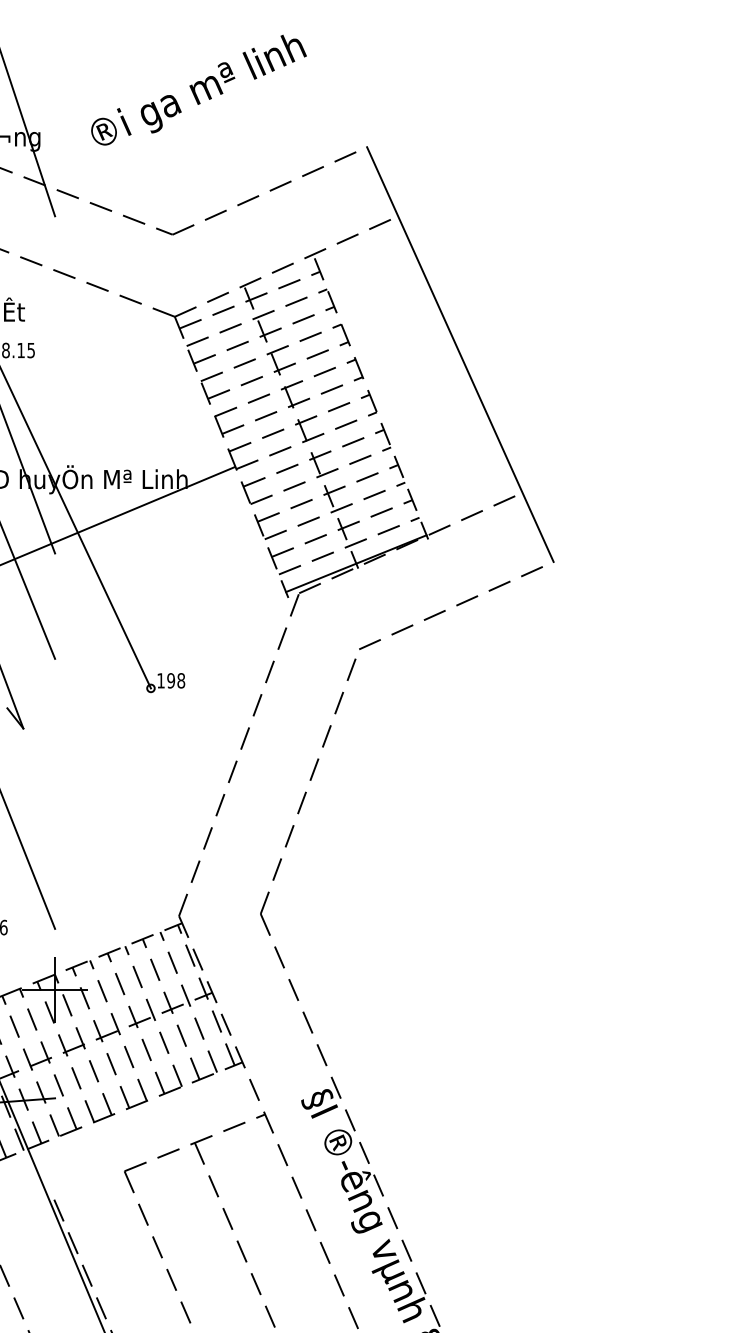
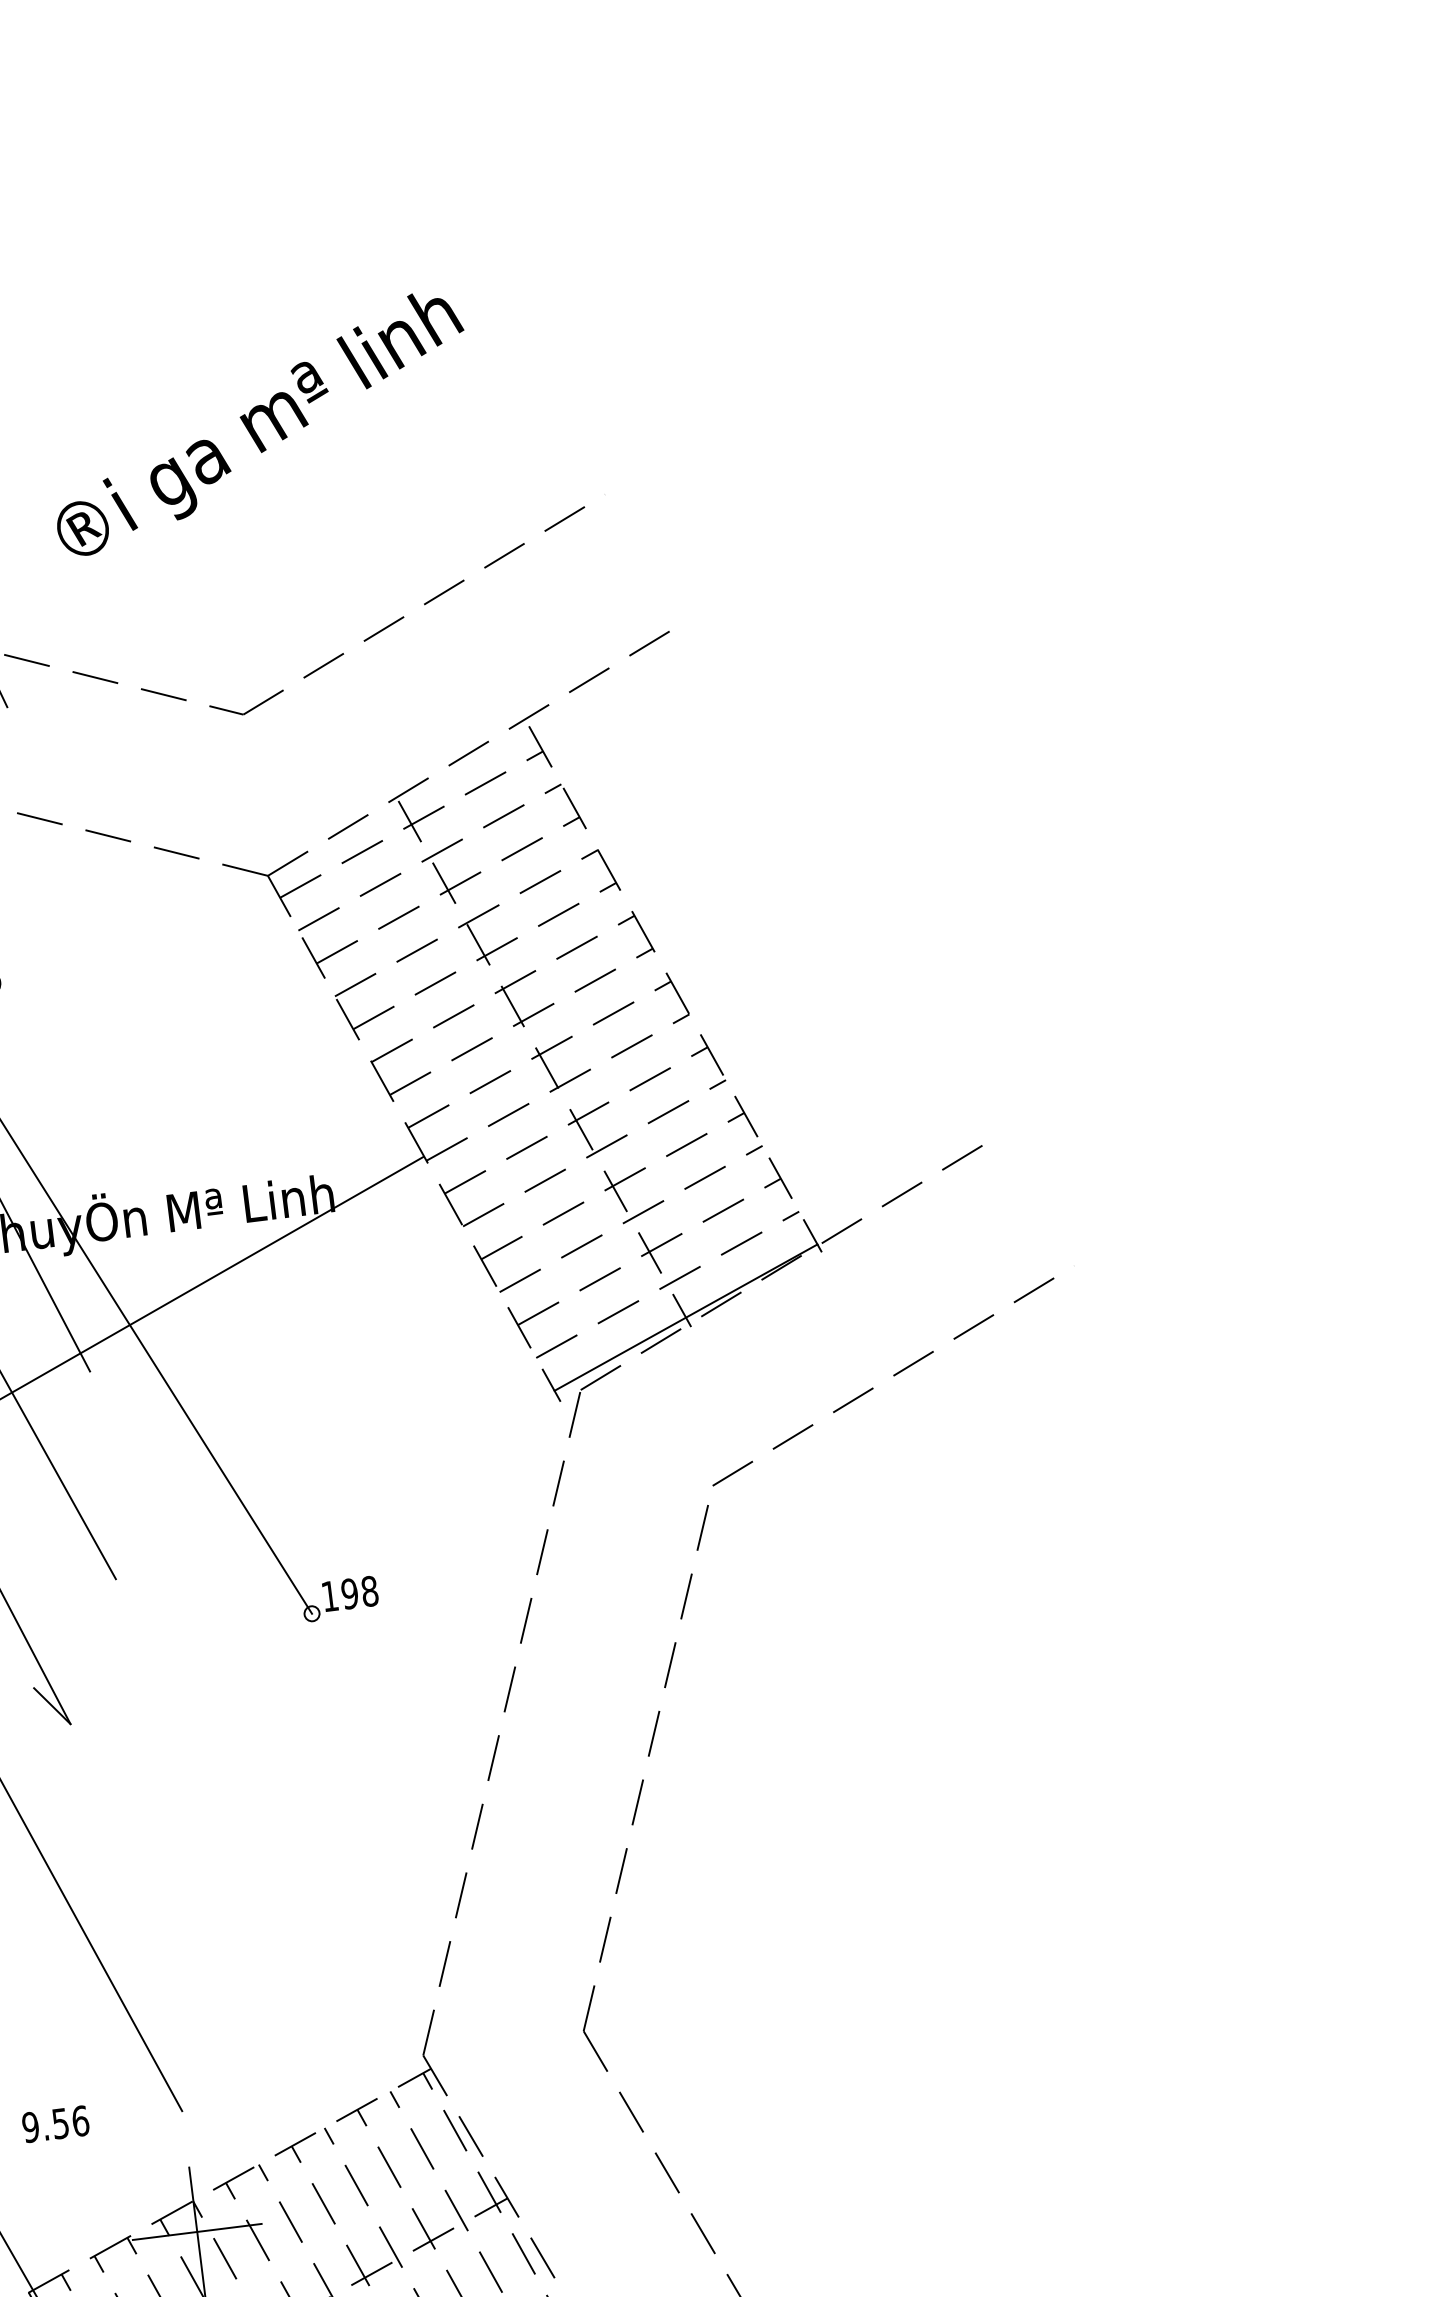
line: (460, 354) -> (839, 879), removed

